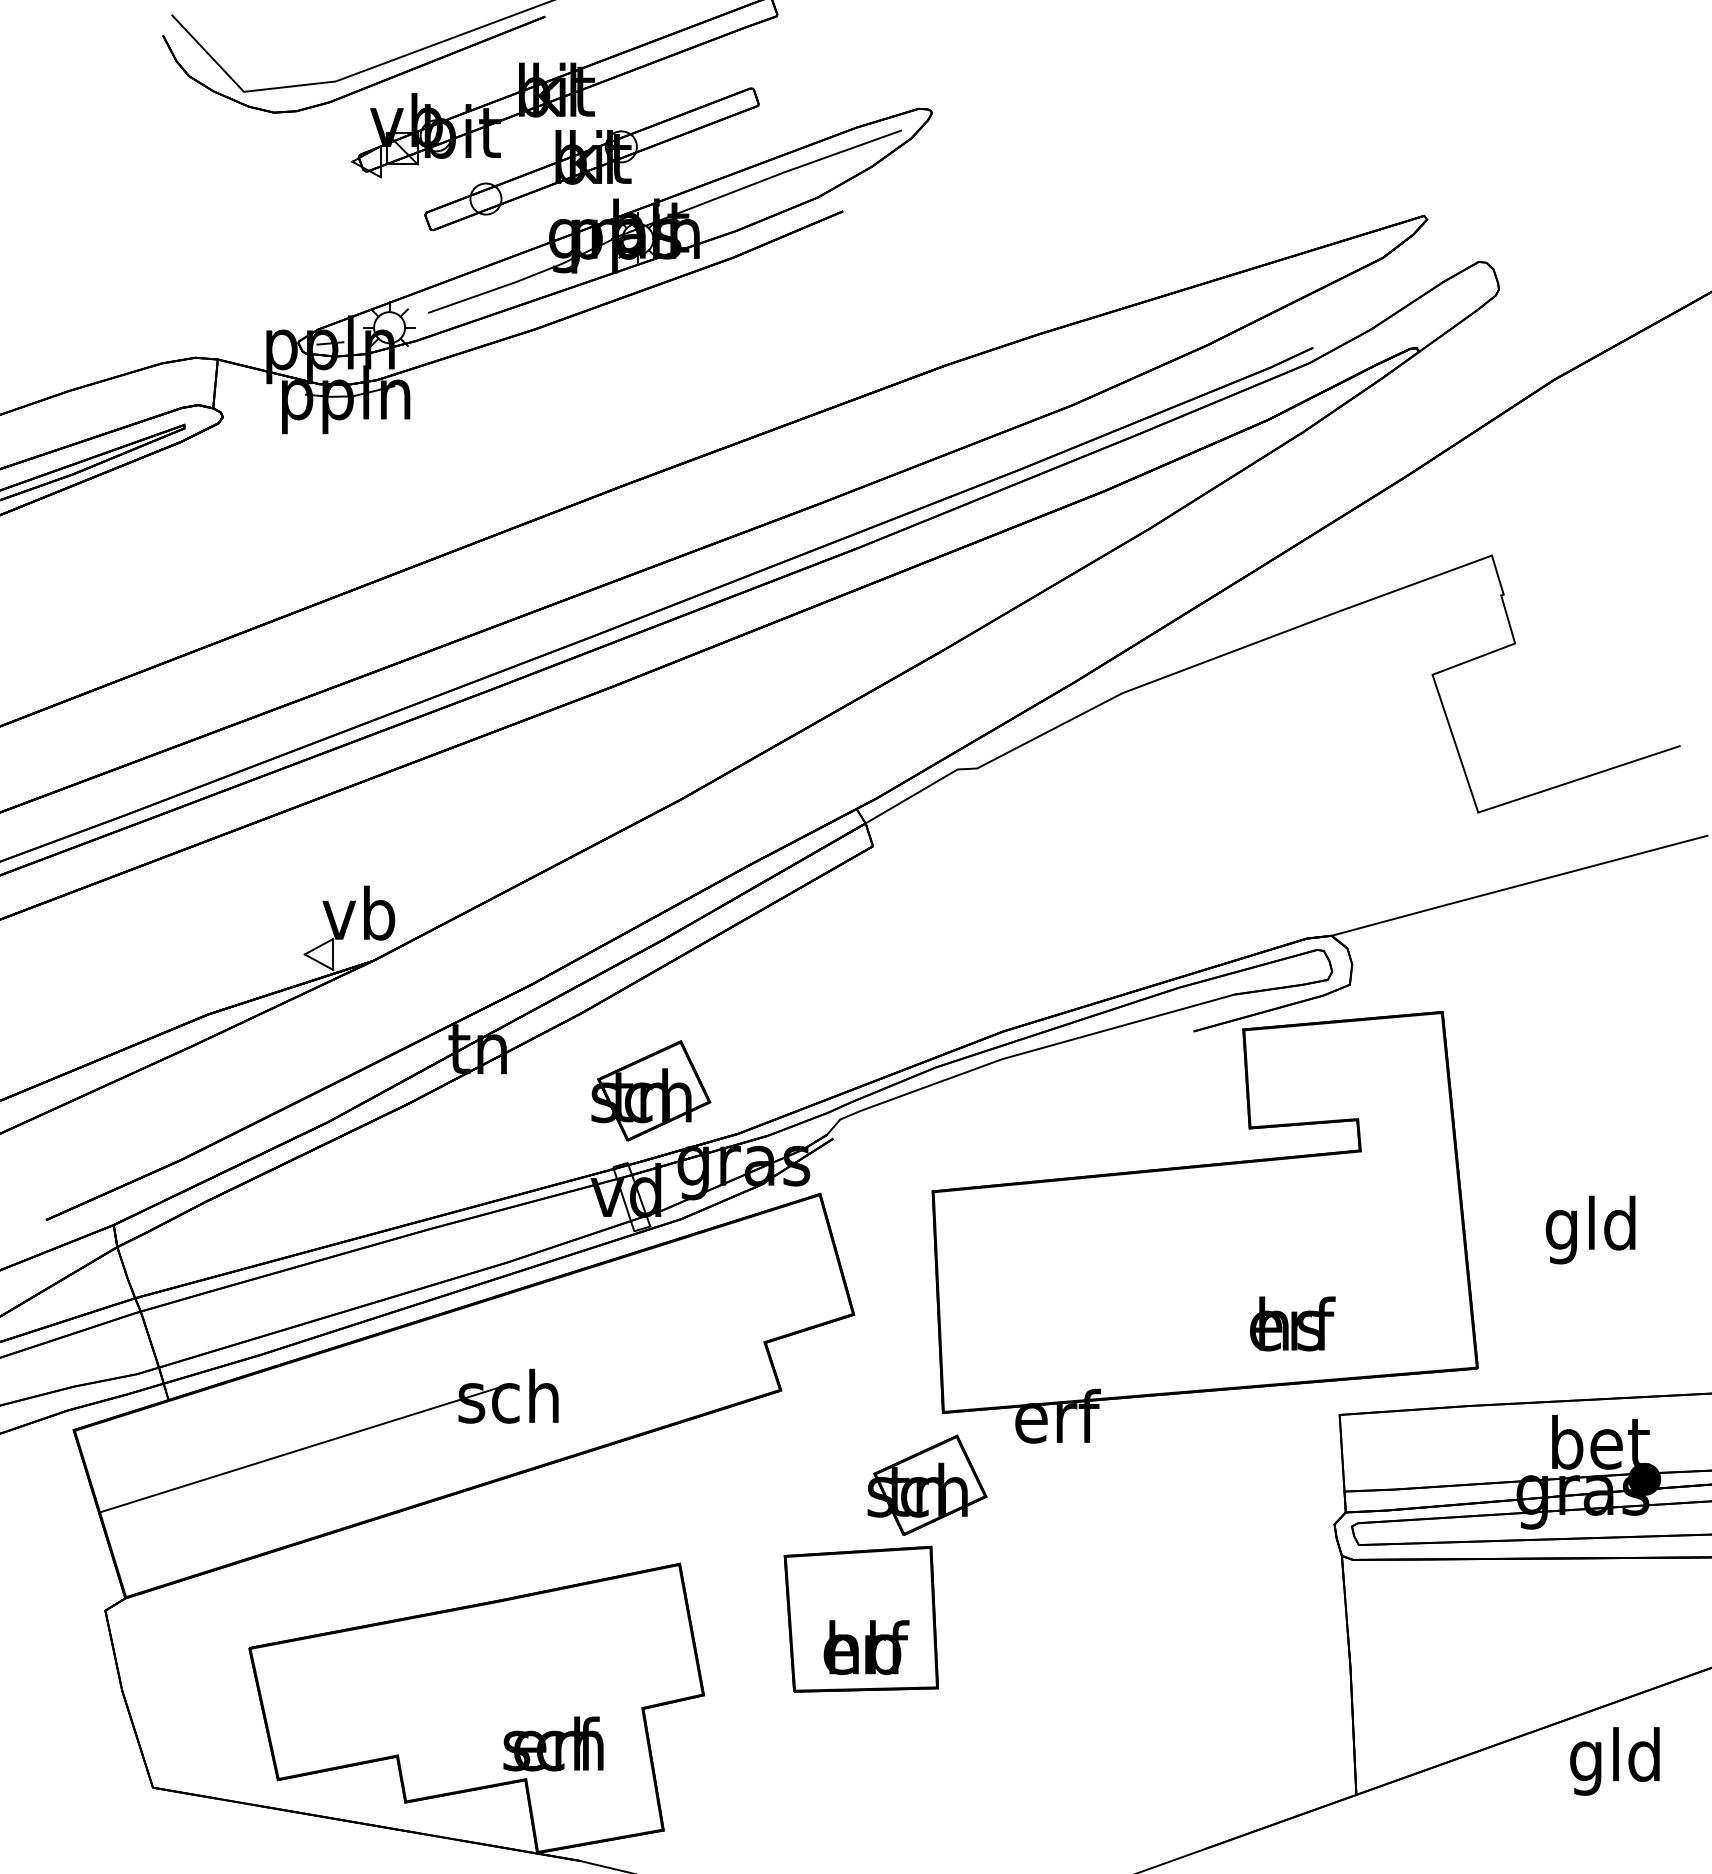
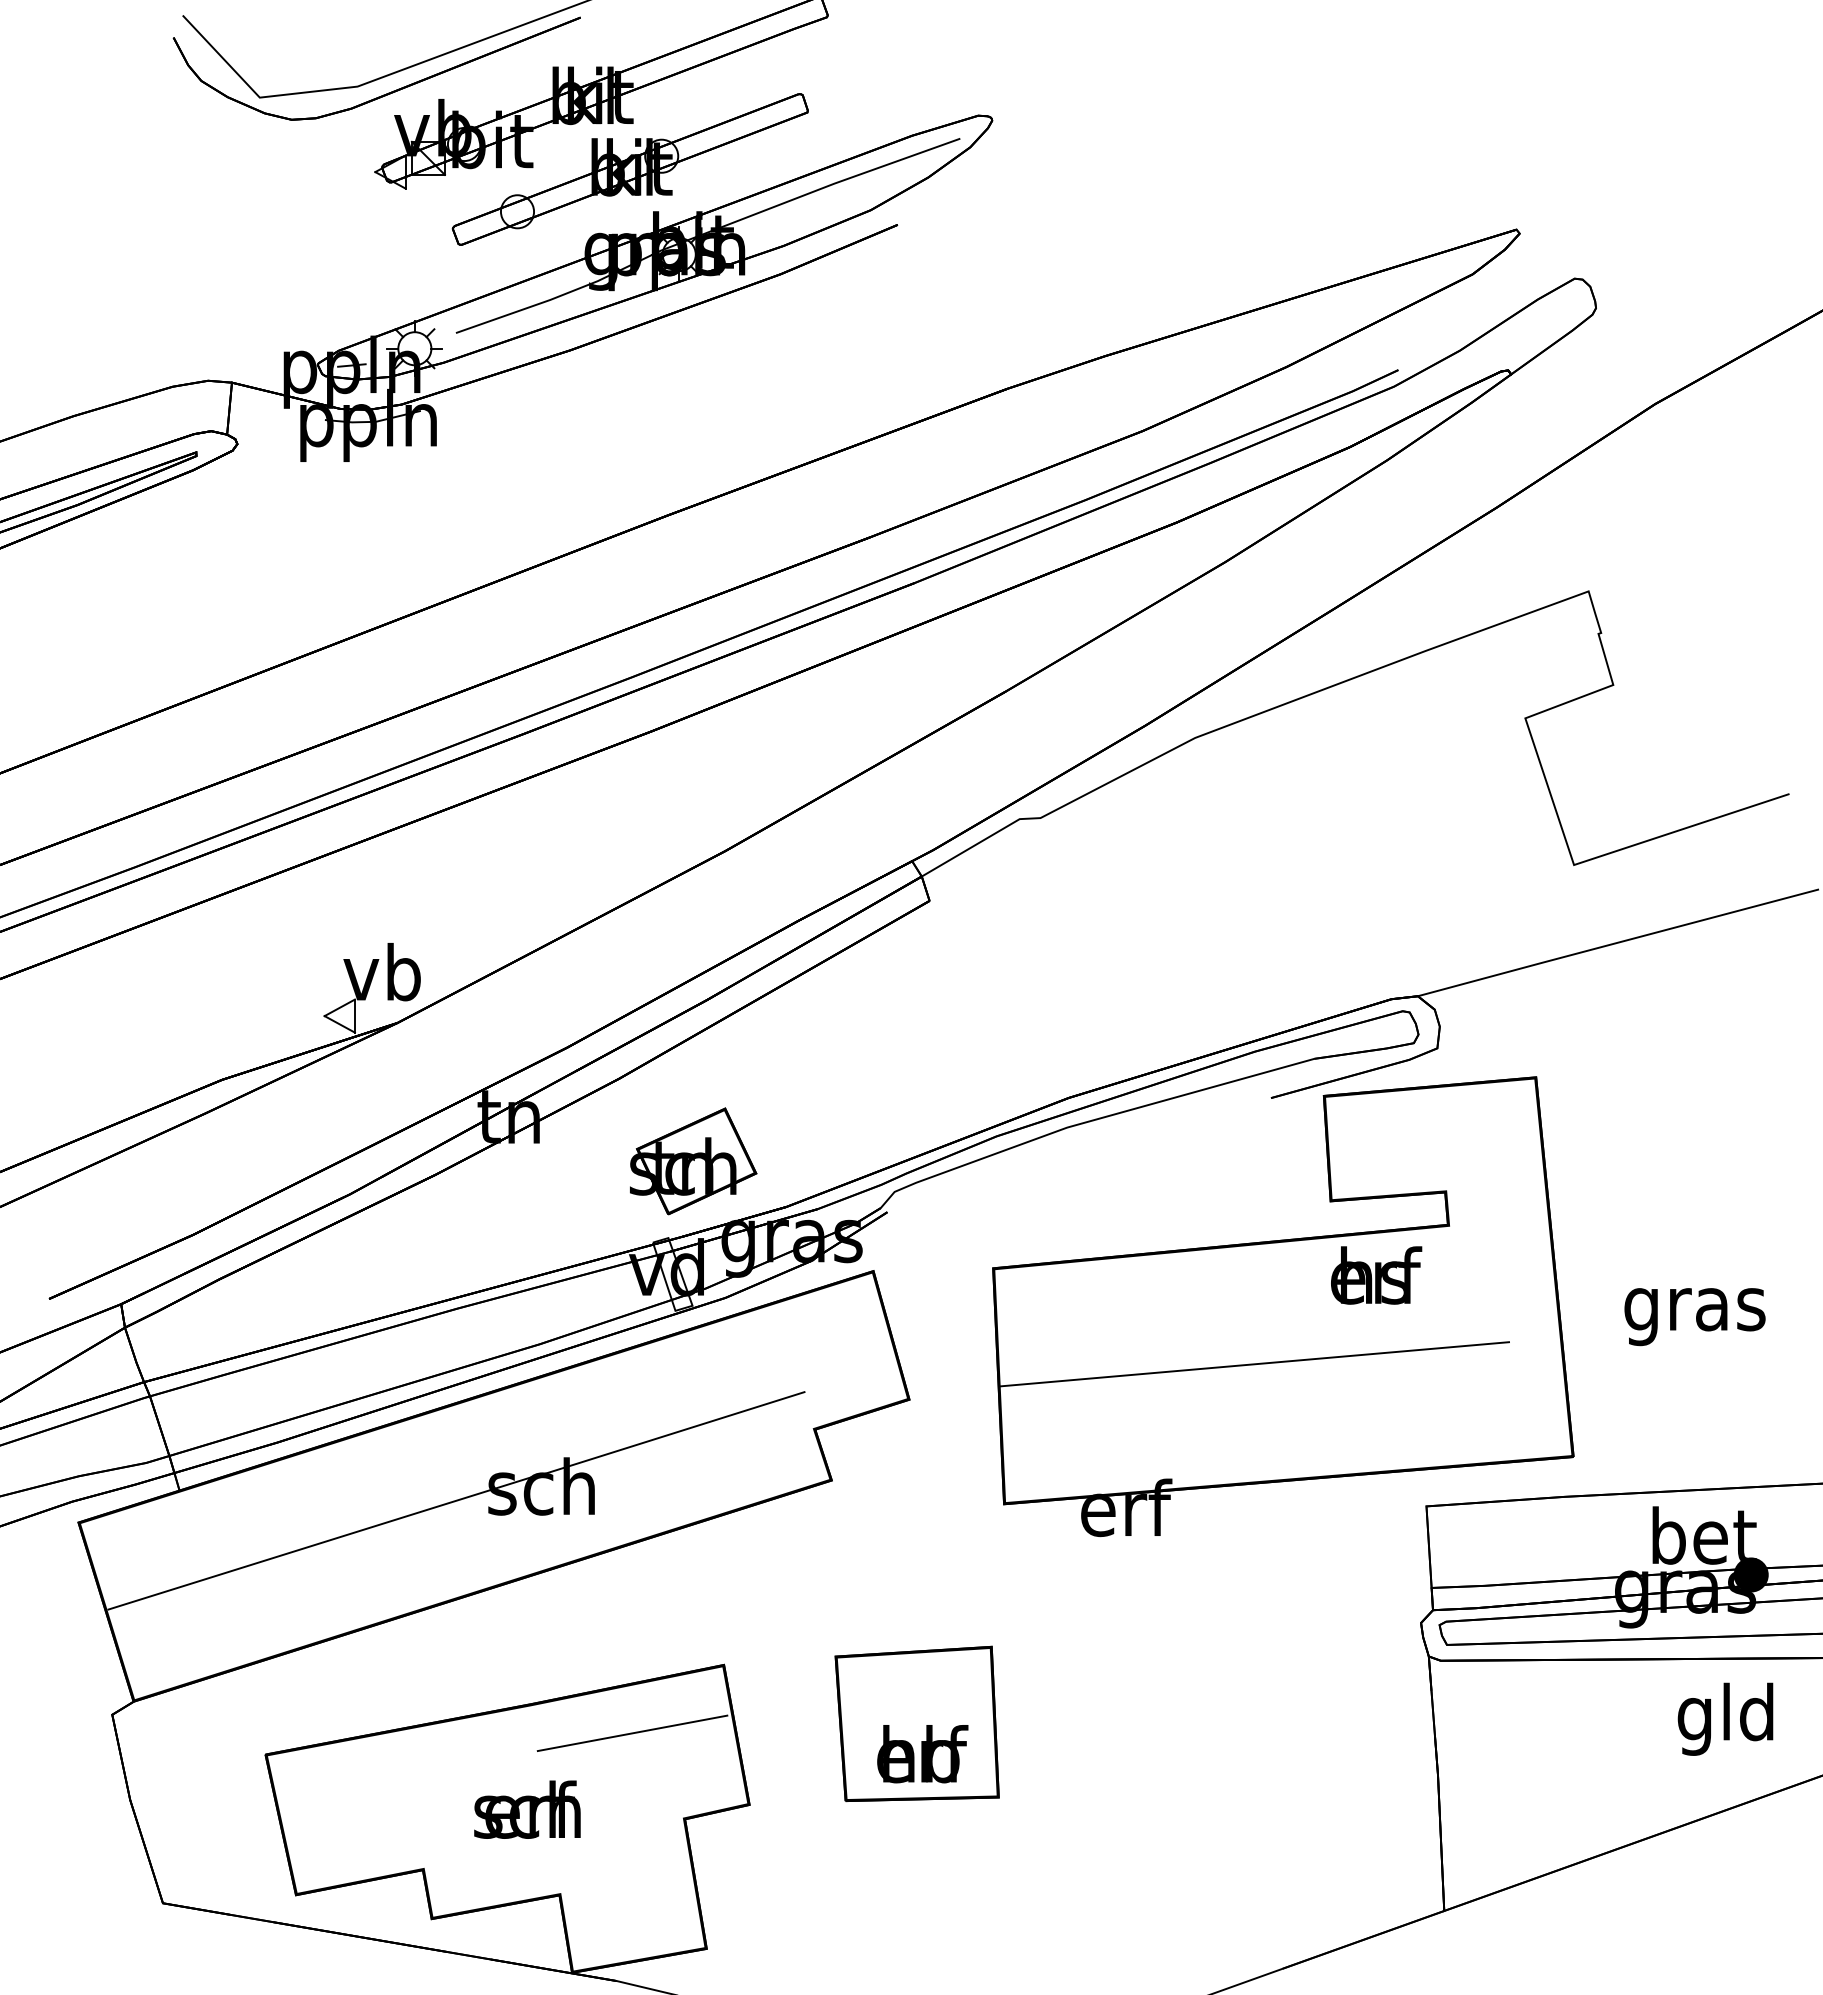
text: (1591, 1230) -> (1694, 1309), gld -> gras
line: (1178, 1281) -> (1254, 1364), added
text: (1292, 1323) -> (1376, 1275), moved
line: (630, 1346) -> (671, 1433), added
part: (927, 1485) -> (987, 1581), removed
line: (593, 1628) -> (632, 1733), added
text: (553, 1743) -> (527, 1809), moved
text: (1614, 1760) -> (1725, 1718), moved

